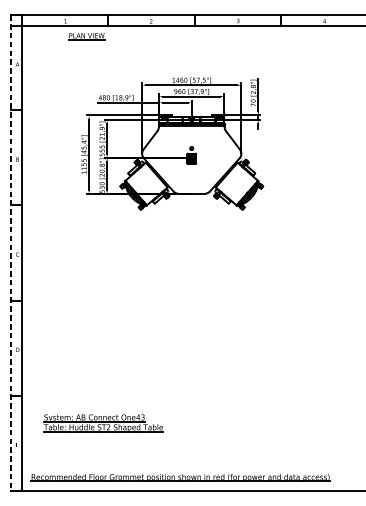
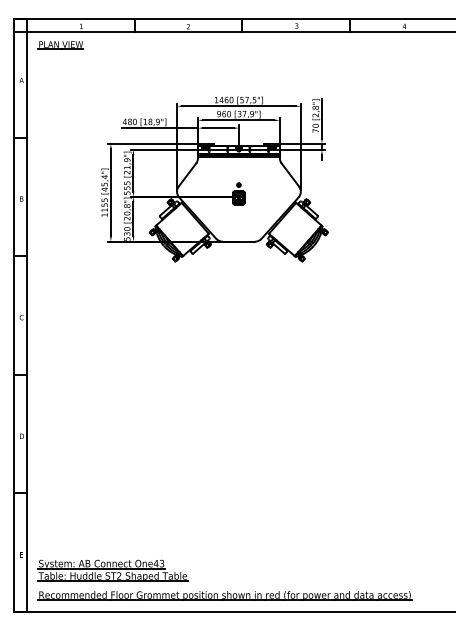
part: (86, 36) -> (60, 45), moved
line: (11, 253) -> (13, 315), dashed -> solid
part: (103, 422) -> (112, 570), moved

